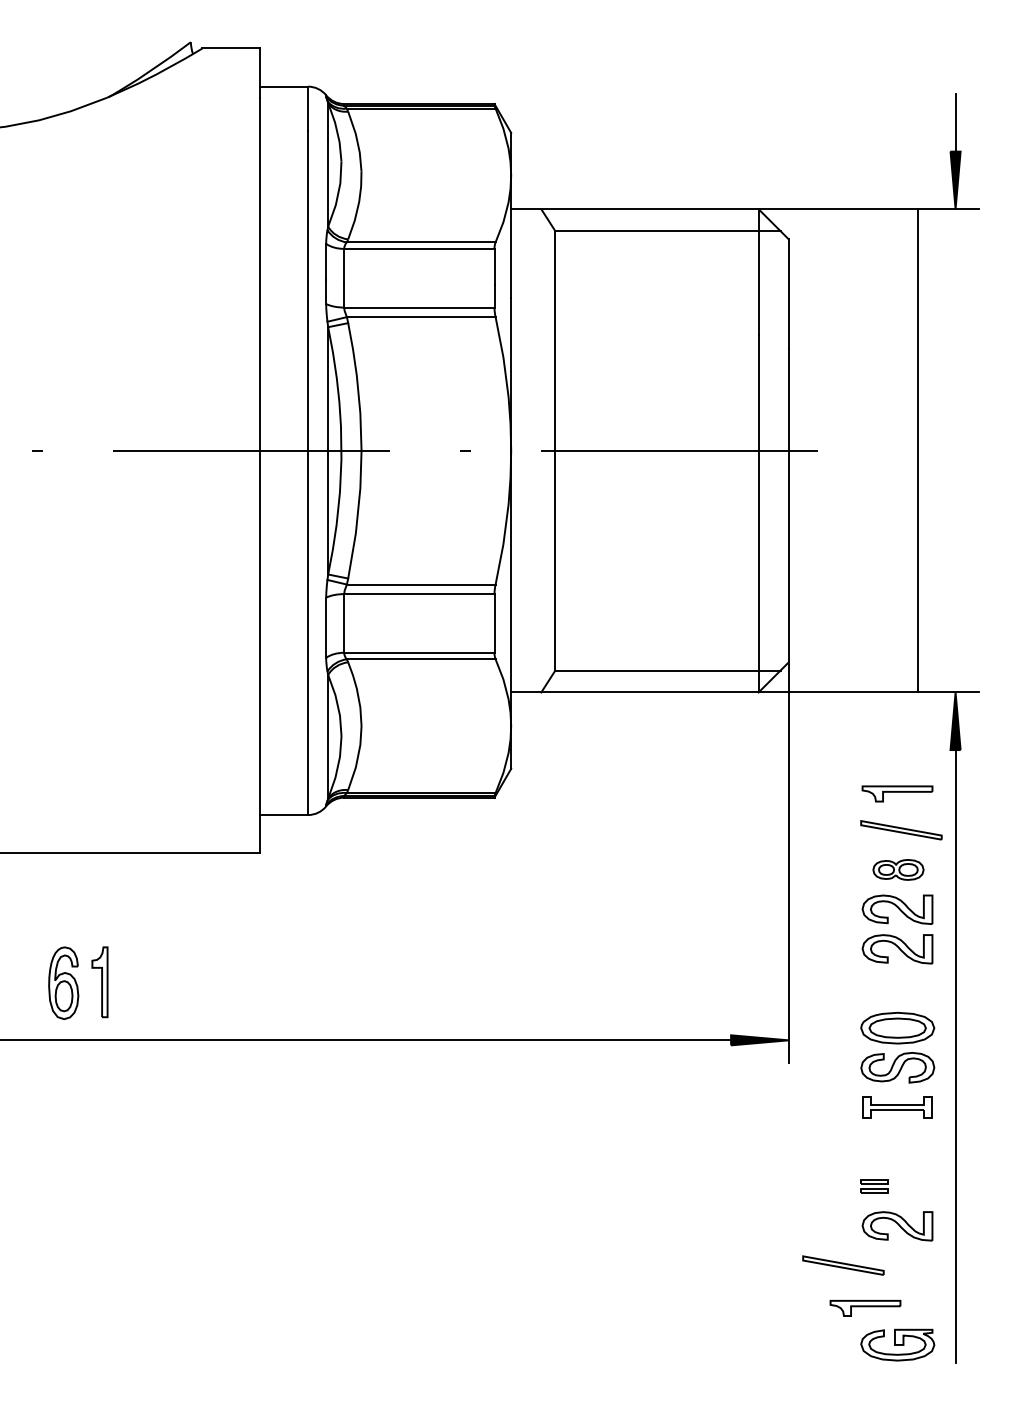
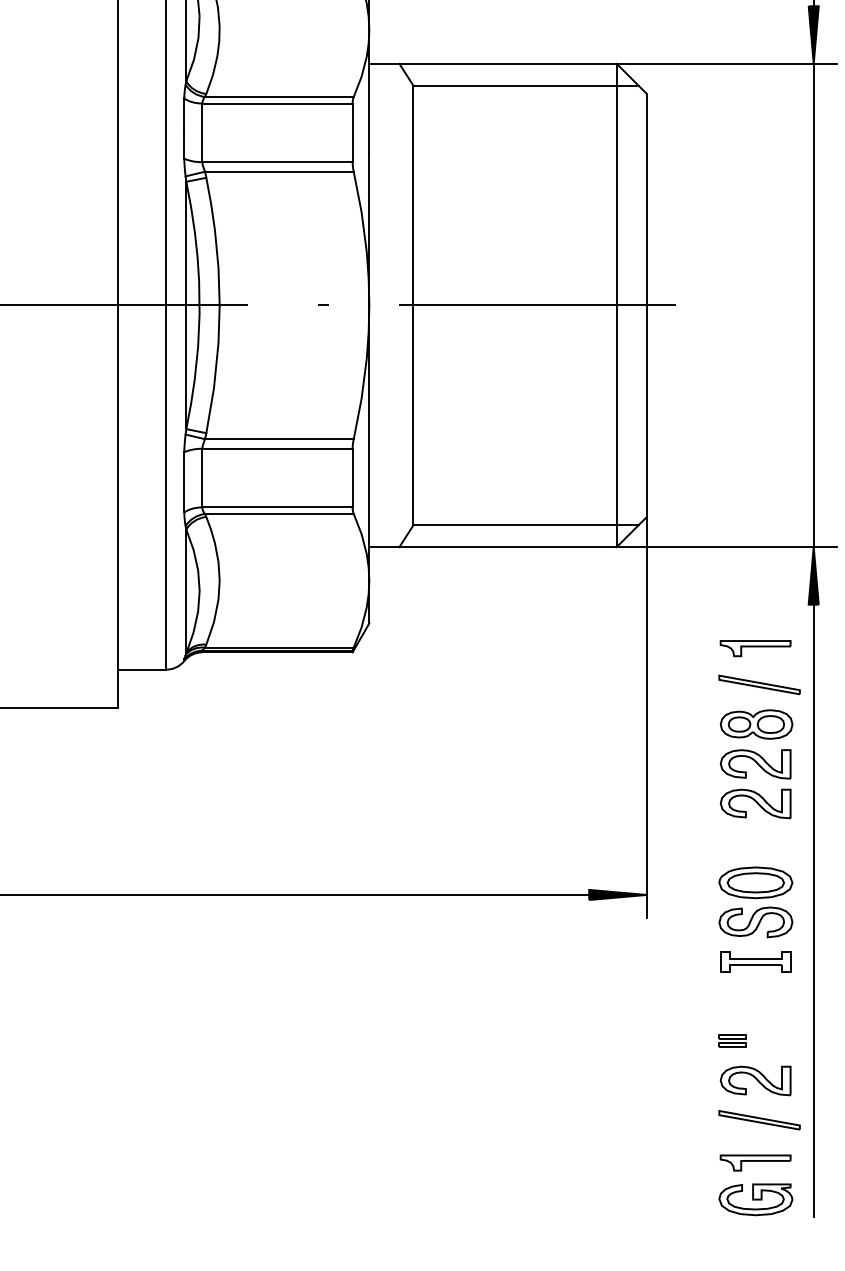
line: (917, 450) -> (813, 305), moved
part: (898, 869) -> (756, 724), size x1.43
part: (843, 1265) -> (759, 1120), moved
part: (865, 1308) -> (755, 1163), moved

